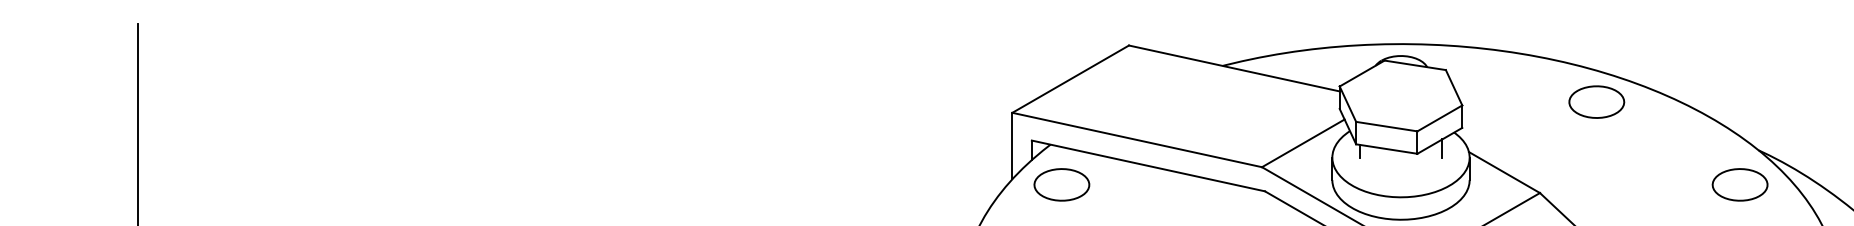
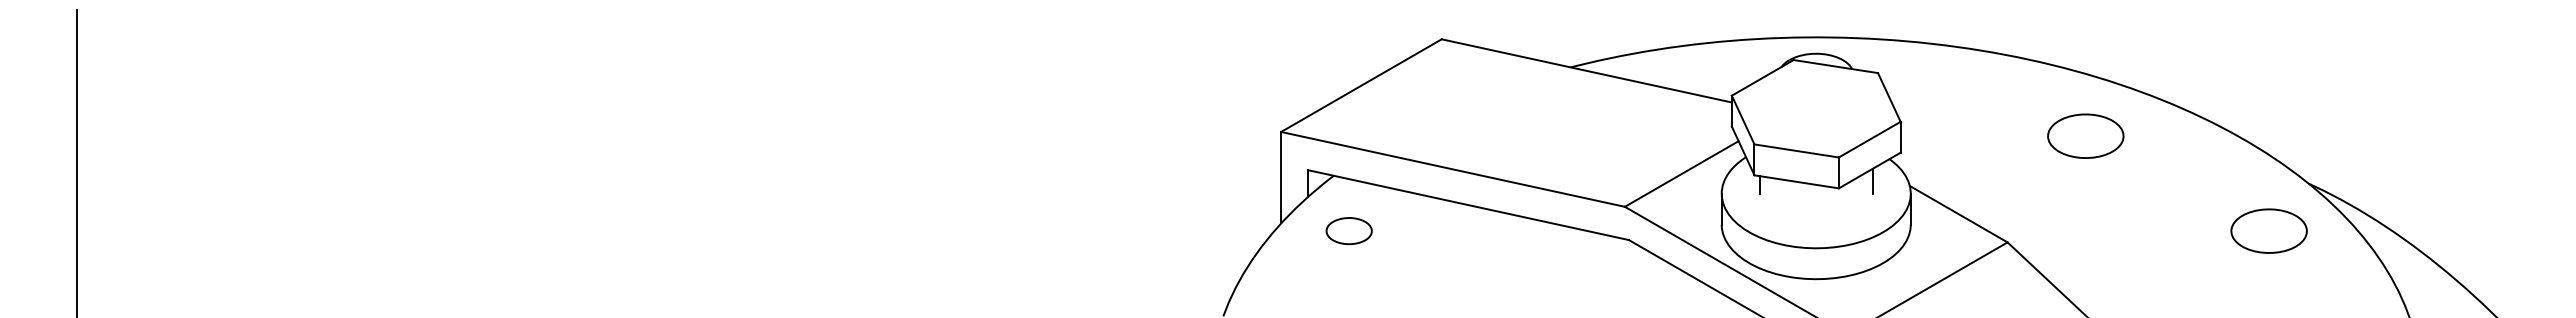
part: (1596, 101) -> (2085, 135), moved
part: (1061, 184) -> (1348, 230), size x0.6
part: (1739, 184) -> (2268, 230), moved

